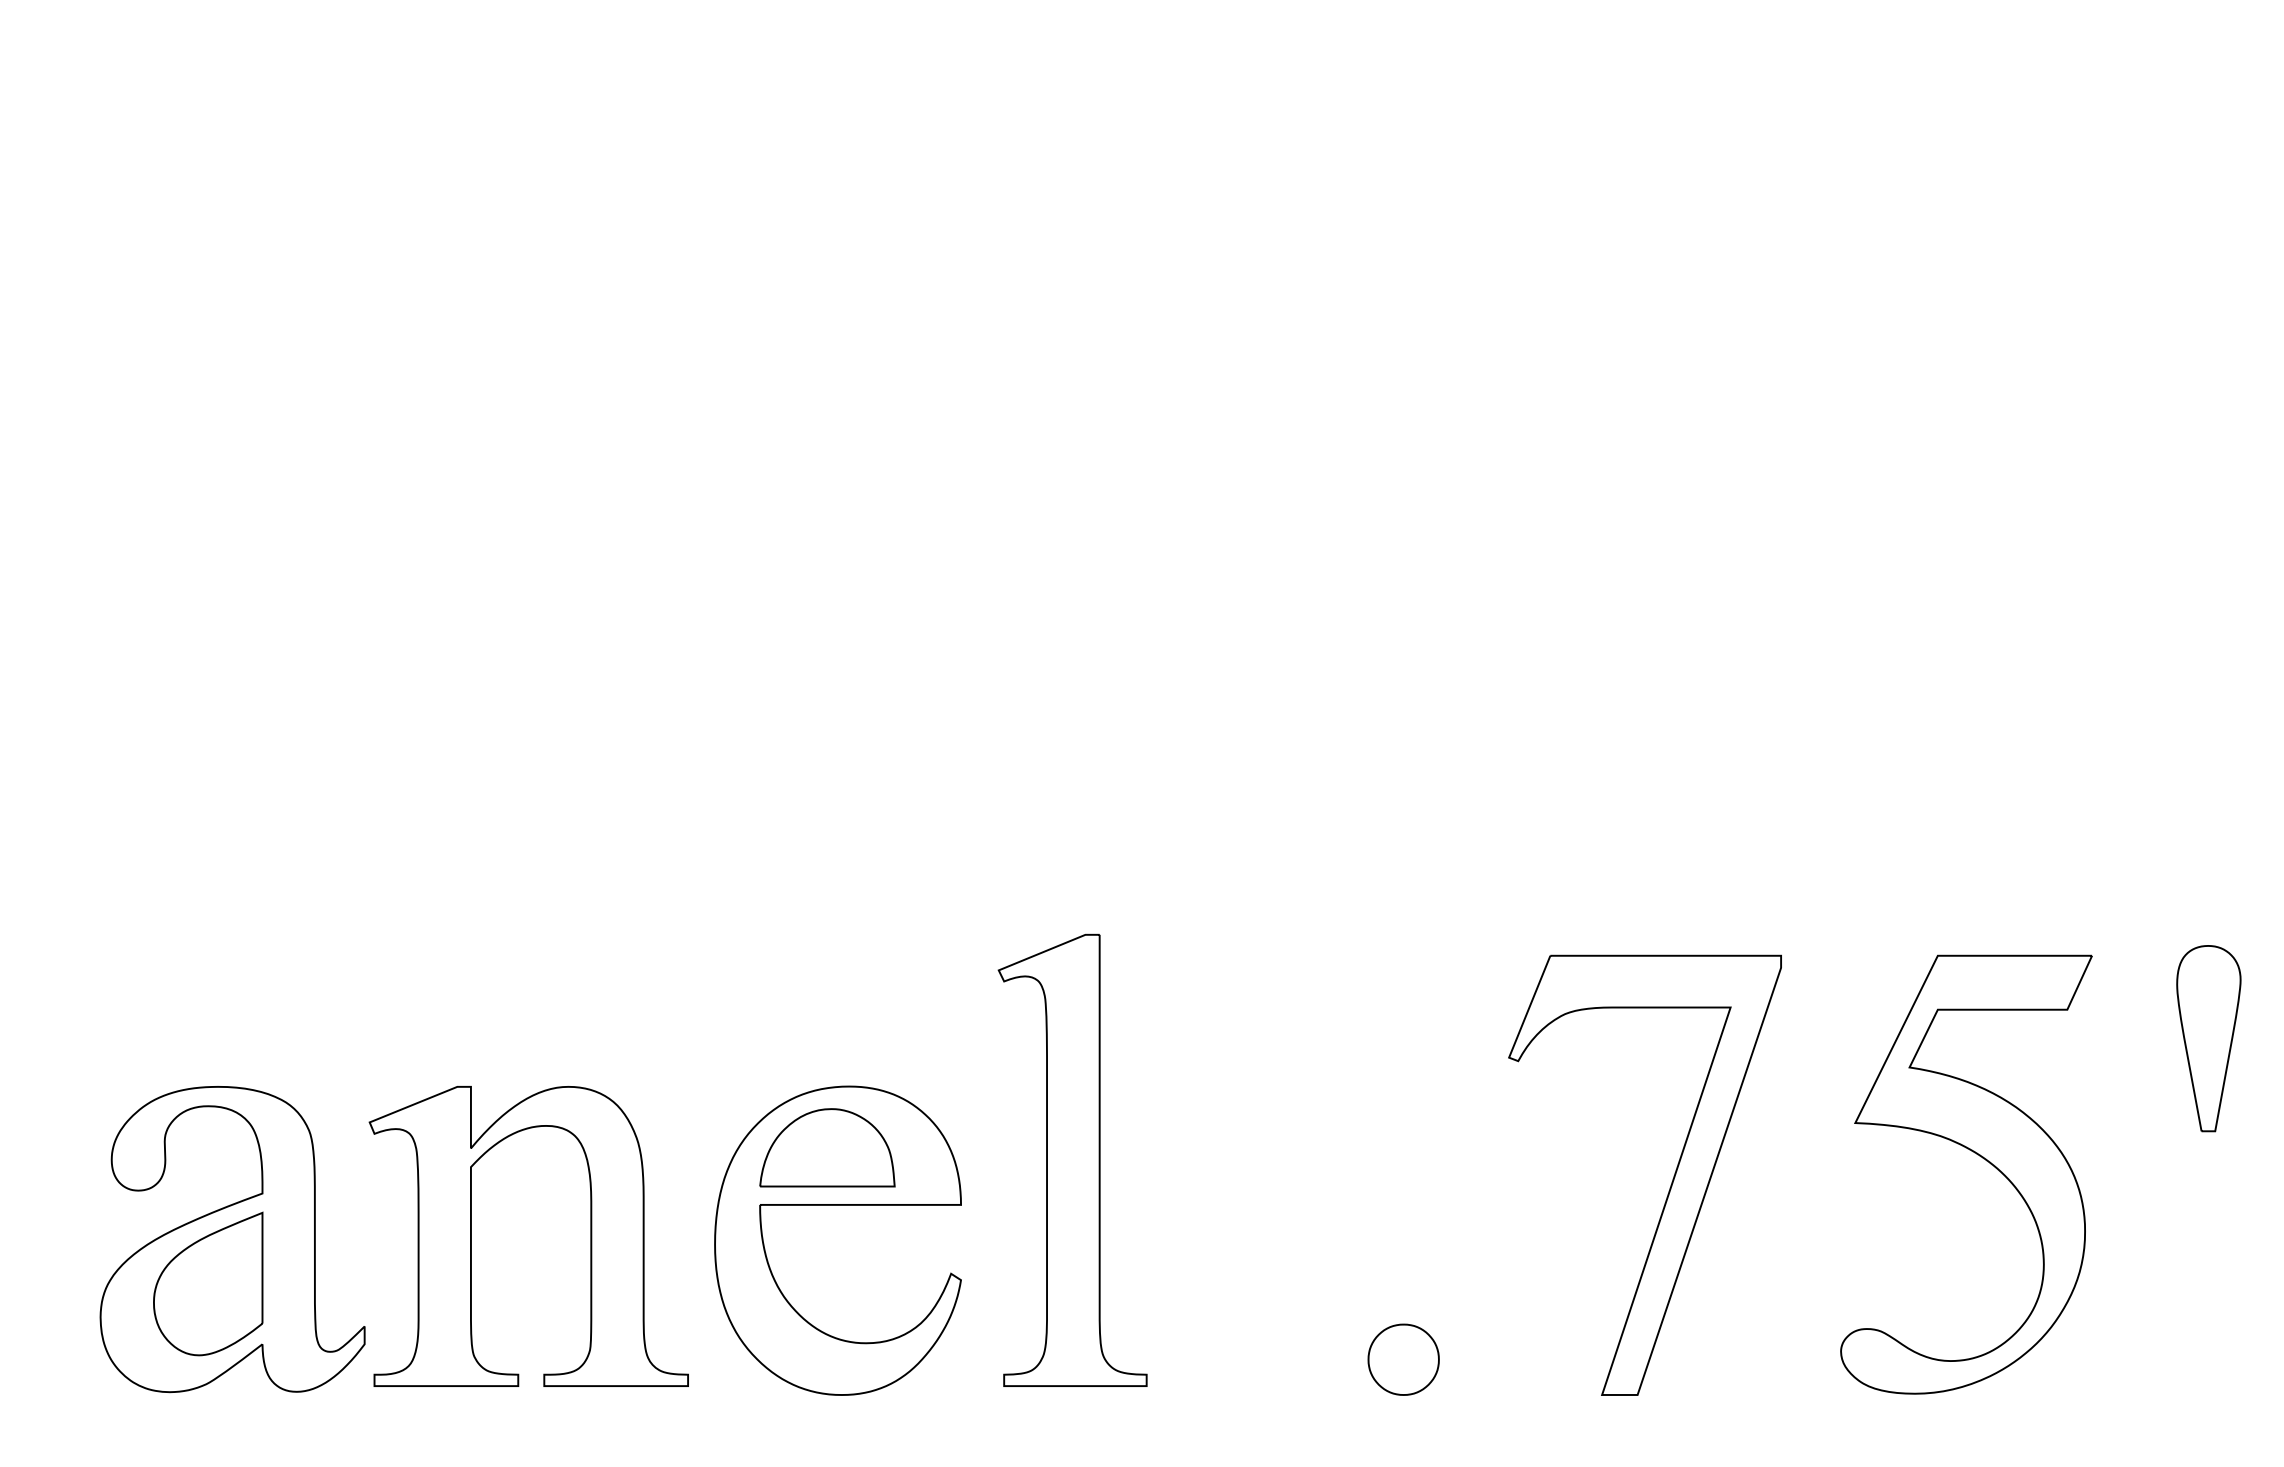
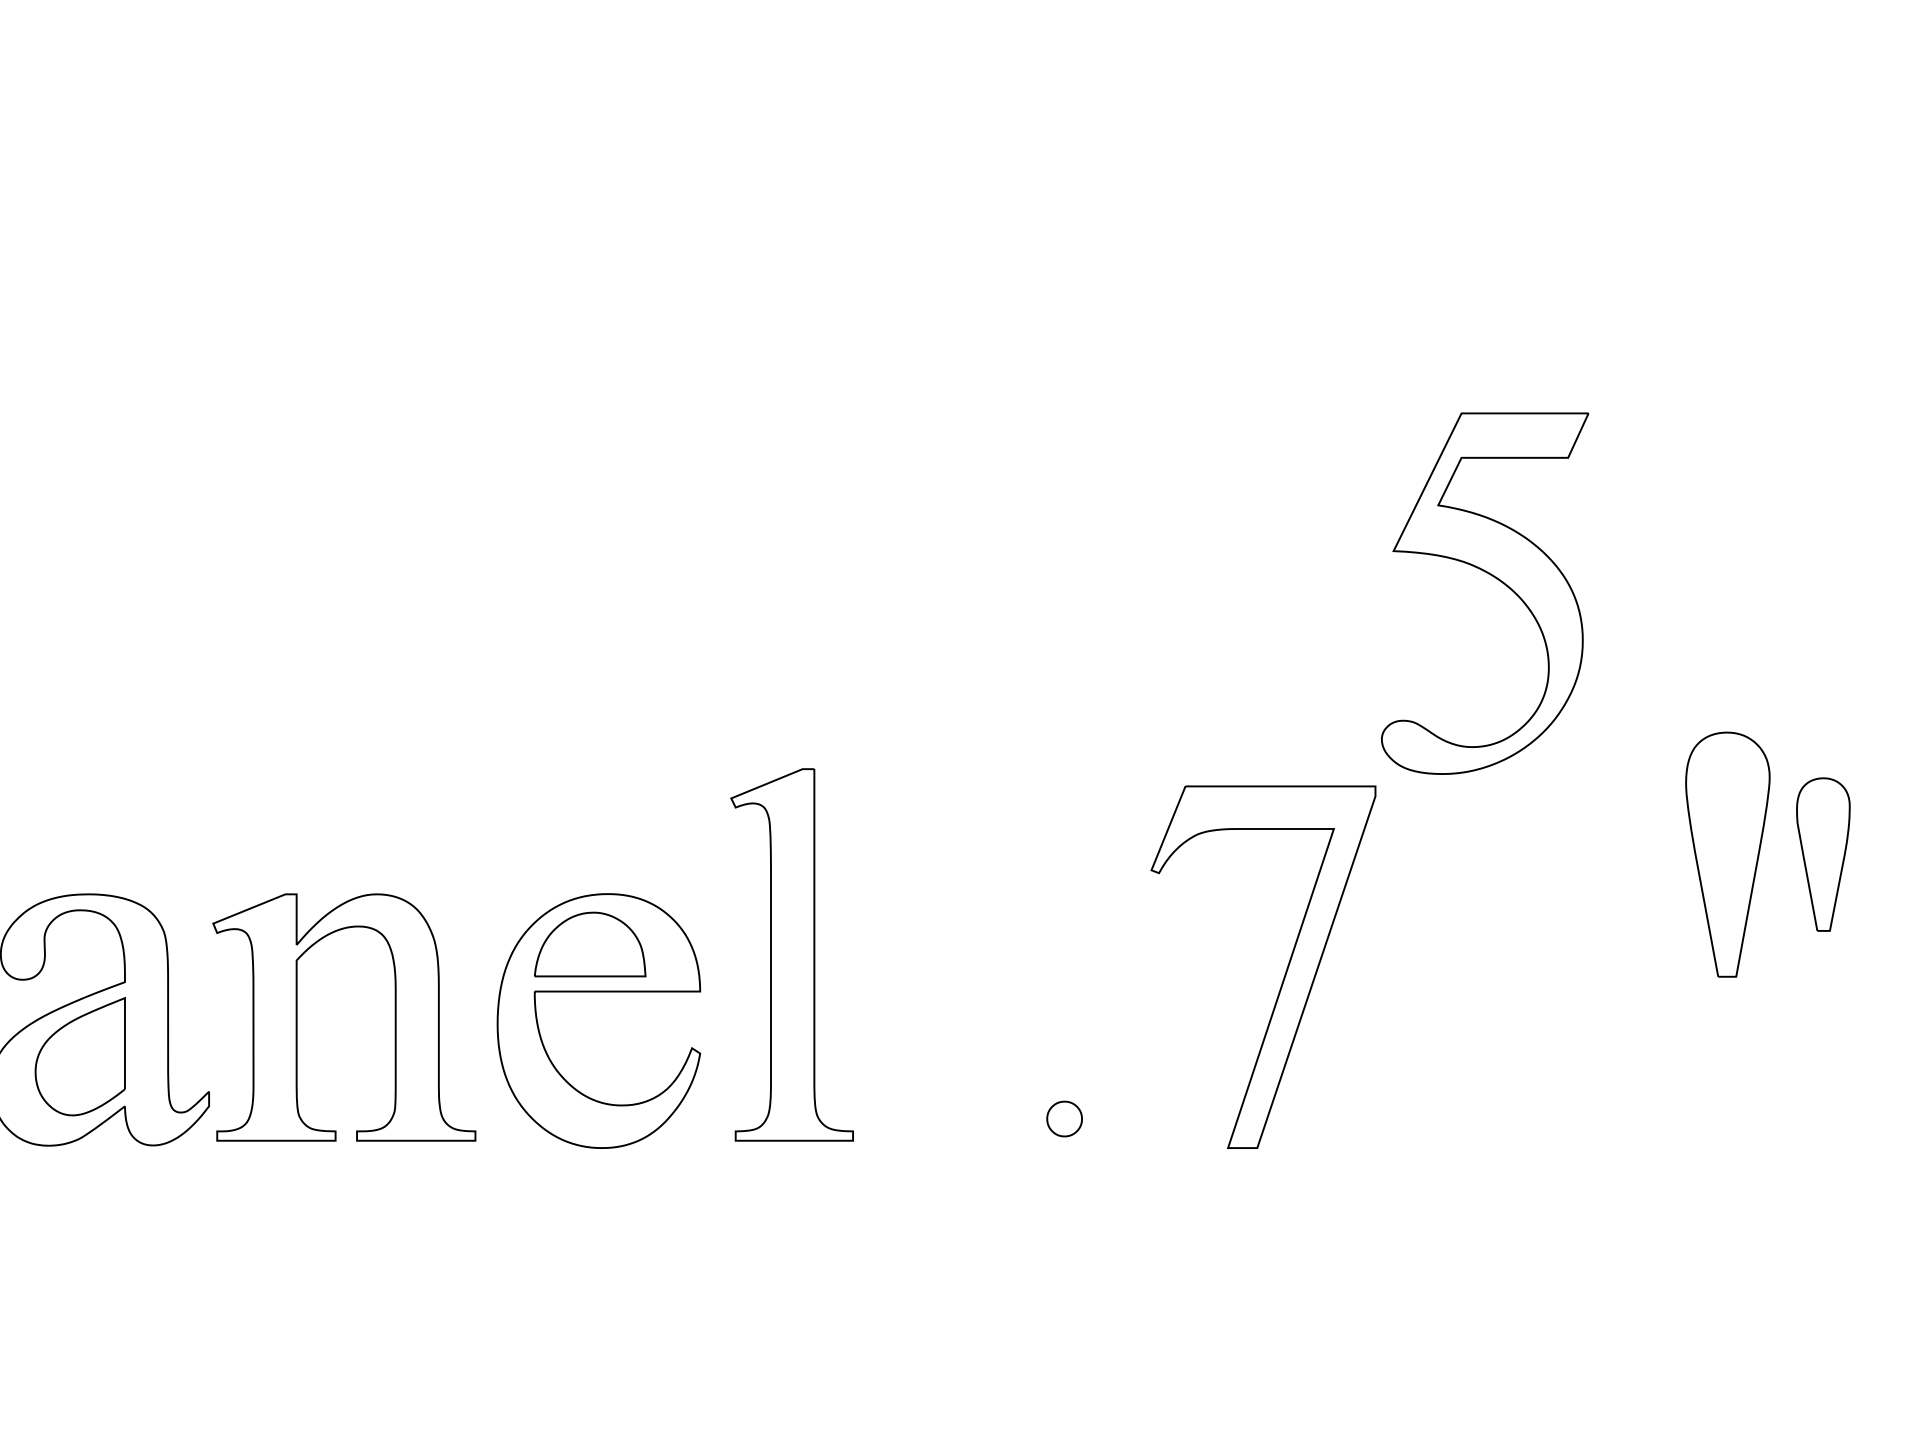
part: (2208, 1038) -> (1727, 854), size x1.6
part: (1980, 1157) -> (1496, 579), moved
part: (1403, 1359) -> (1064, 1118), size x0.6

